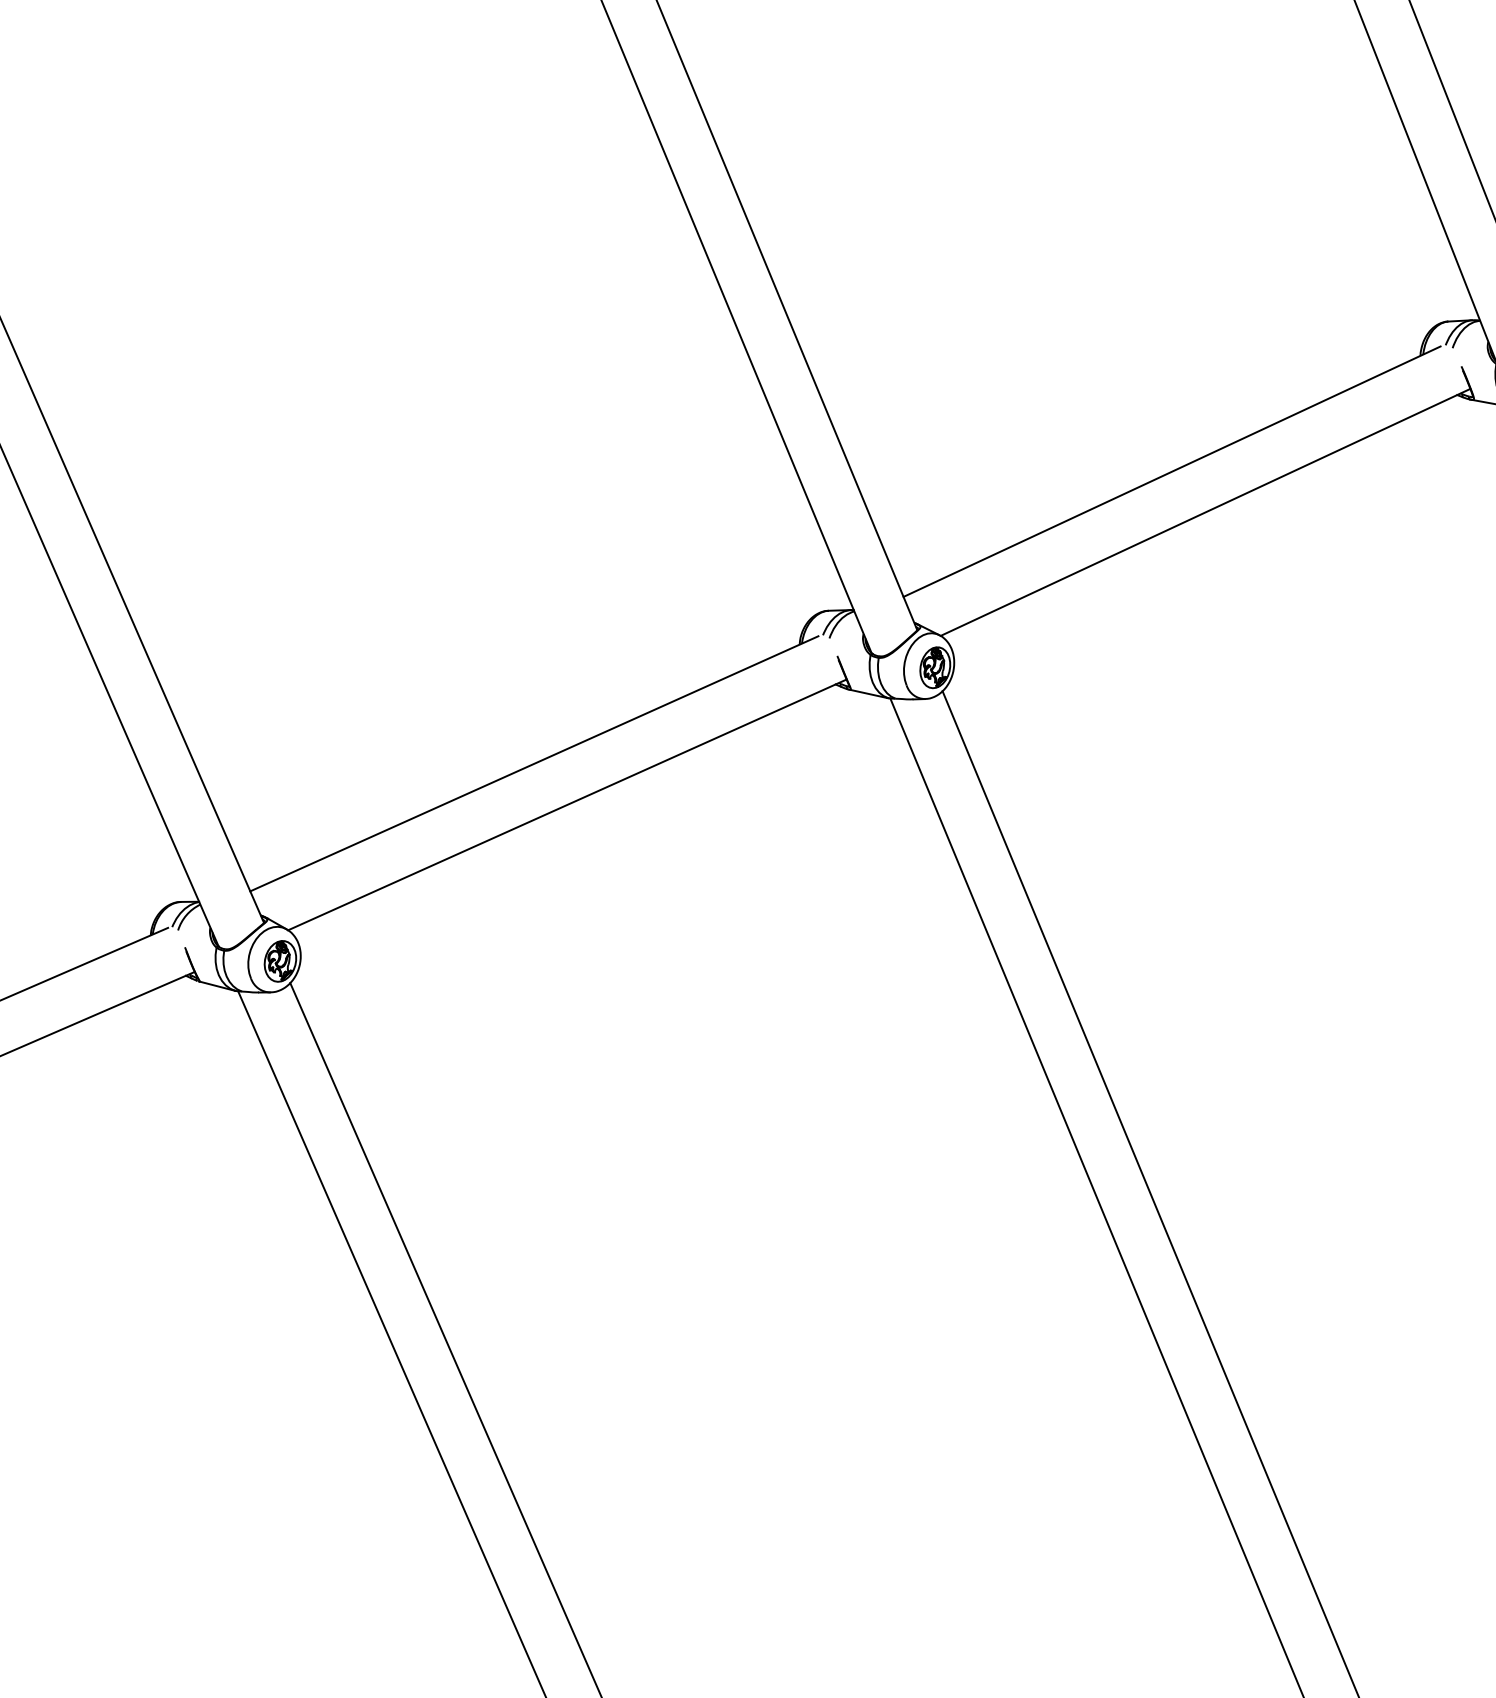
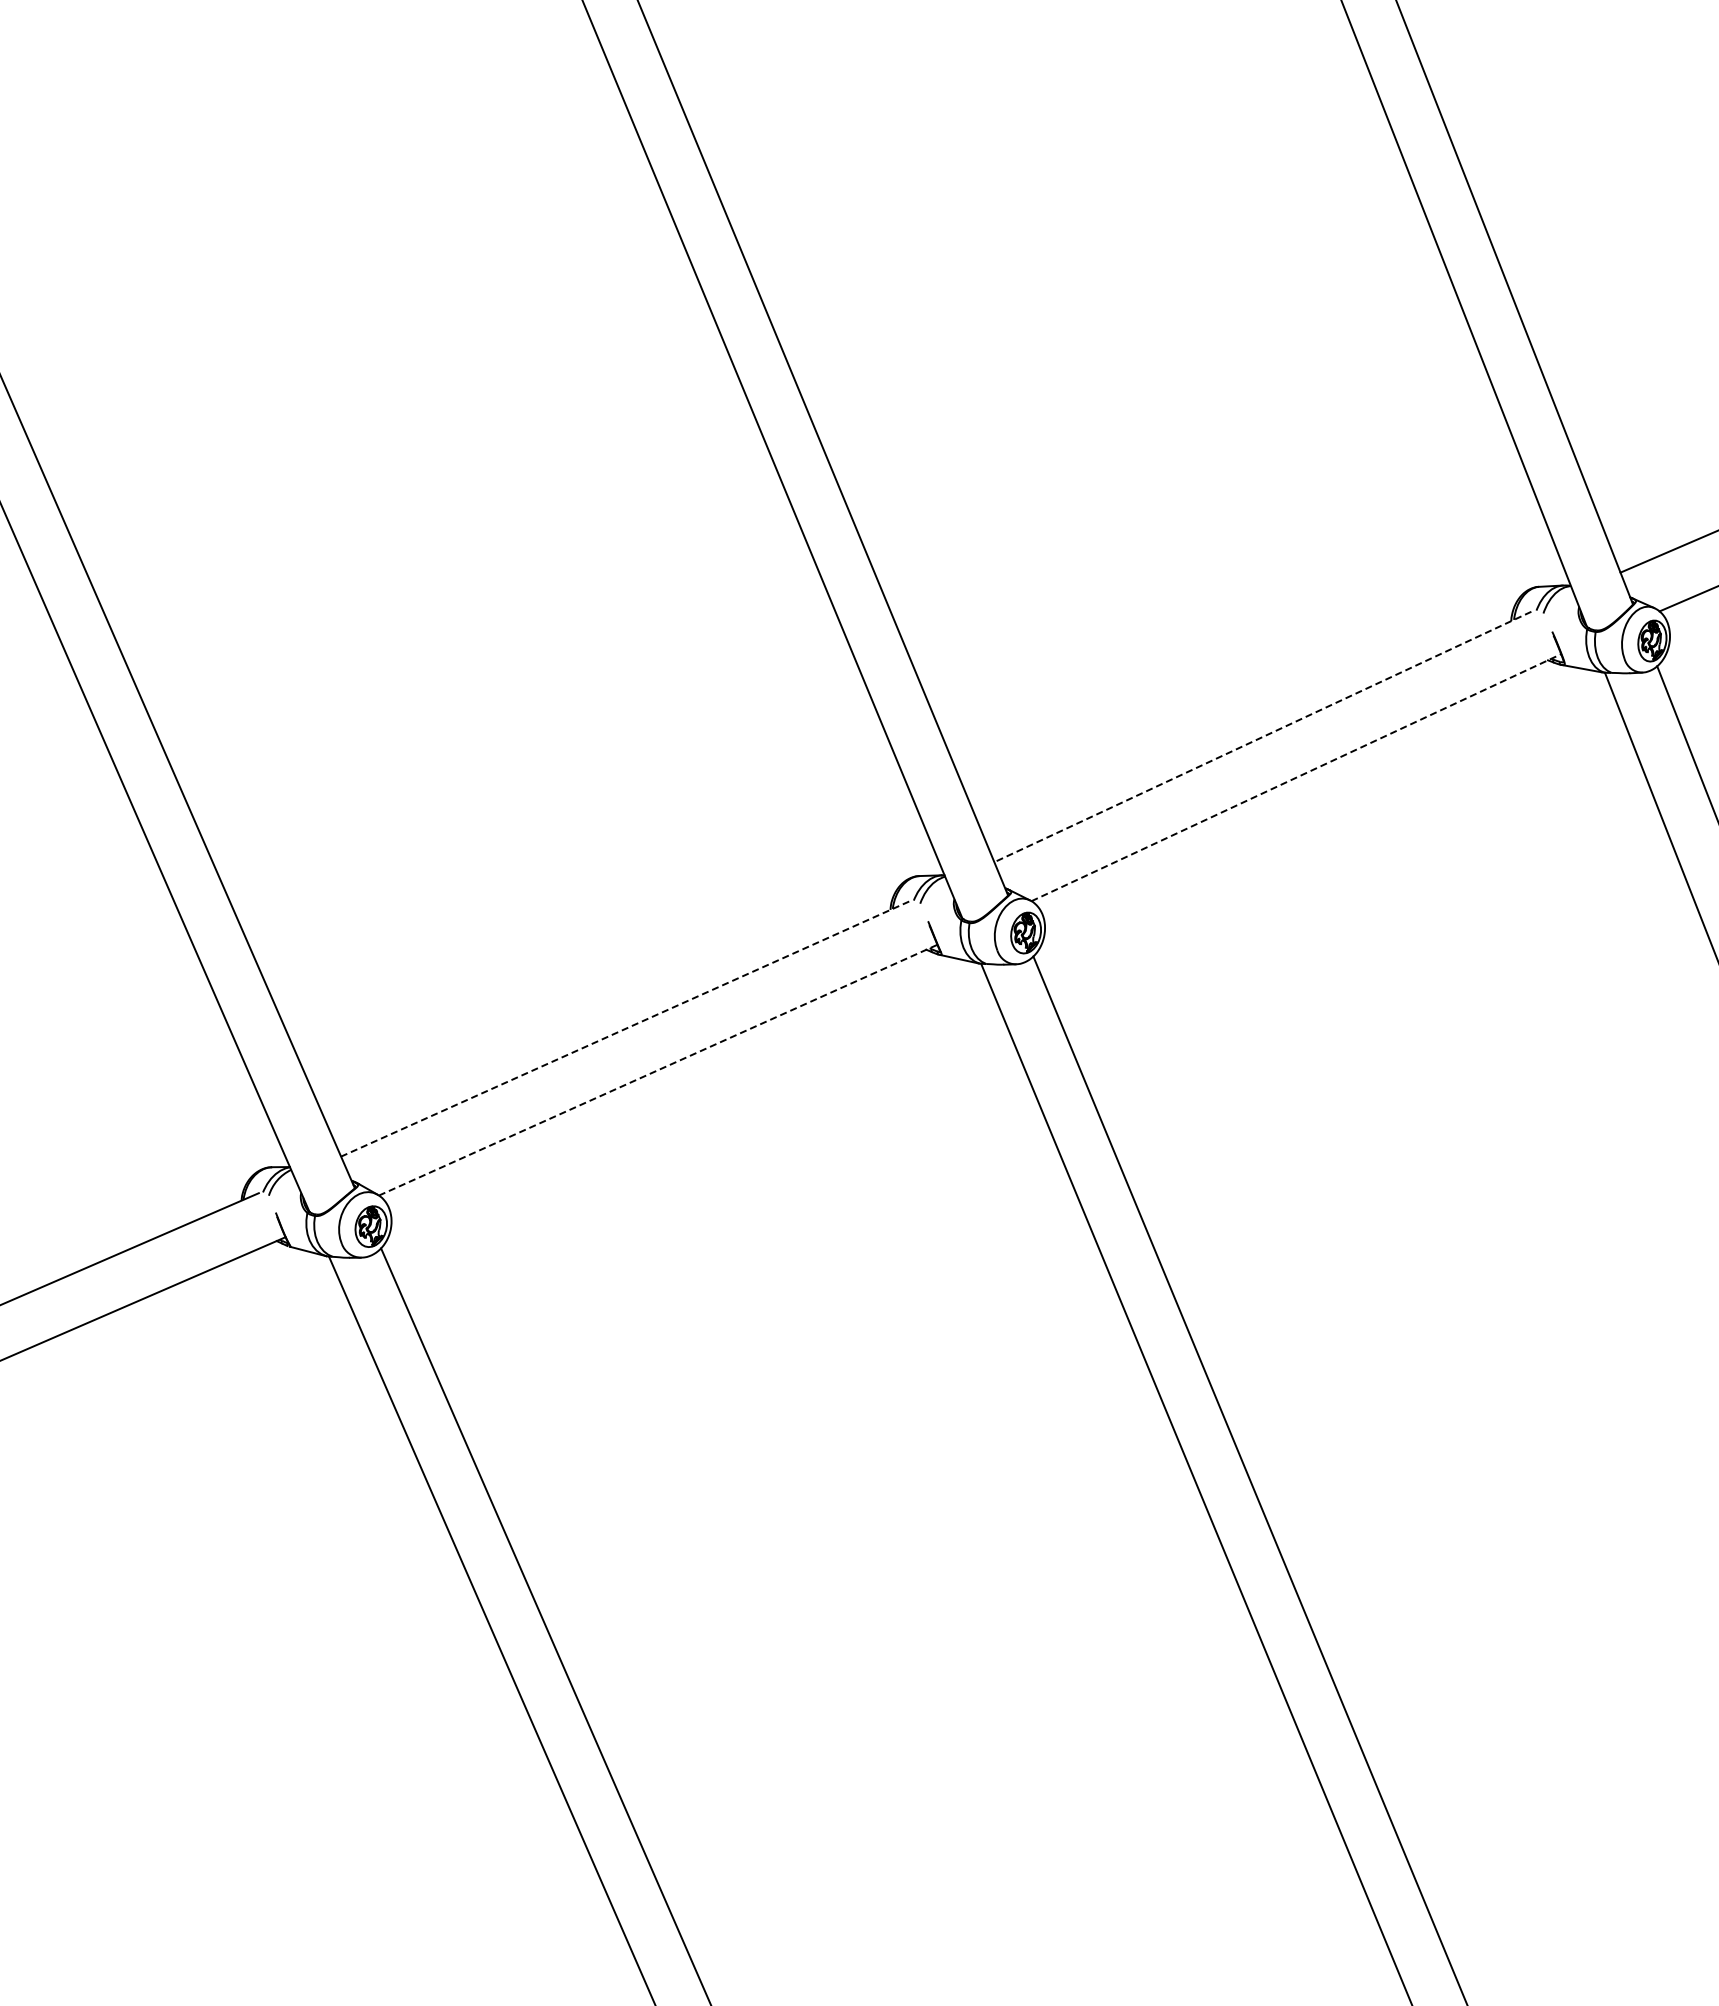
line: (1171, 472) -> (1262, 737), solid -> dashed
line: (1205, 512) -> (1296, 777), solid -> dashed
line: (533, 764) -> (624, 1029), solid -> dashed
line: (567, 805) -> (658, 1070), solid -> dashed

